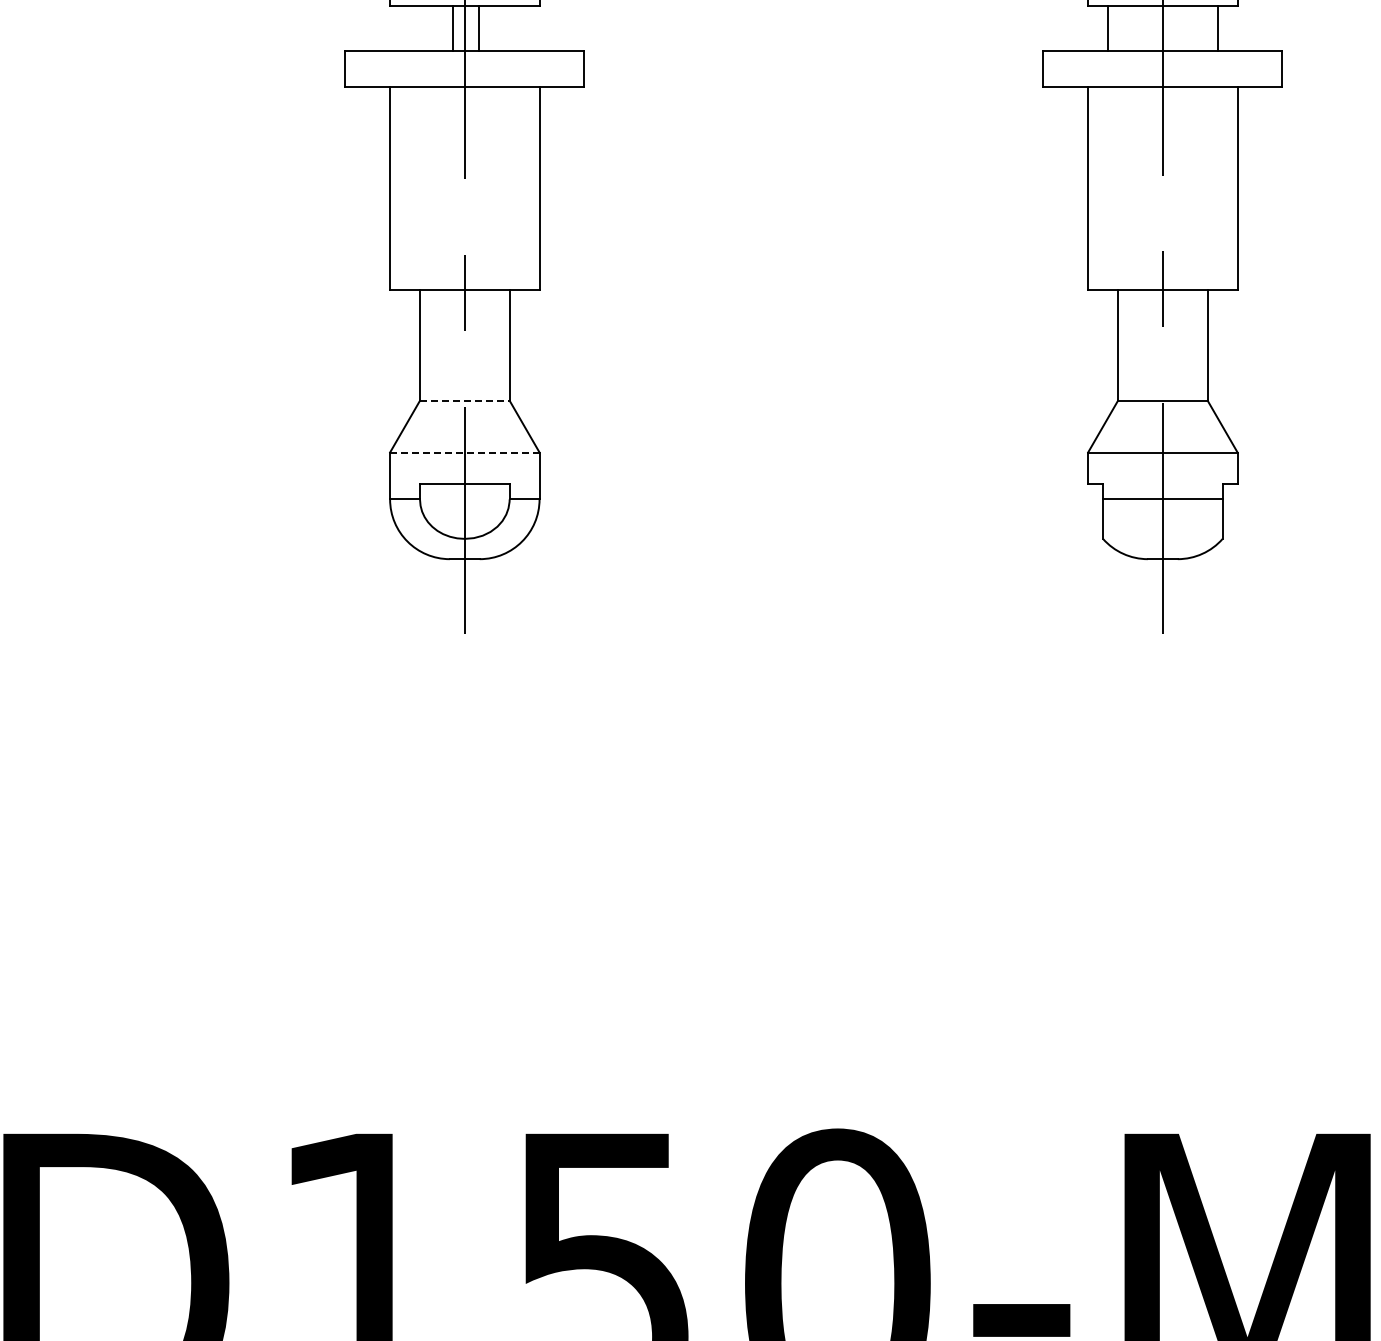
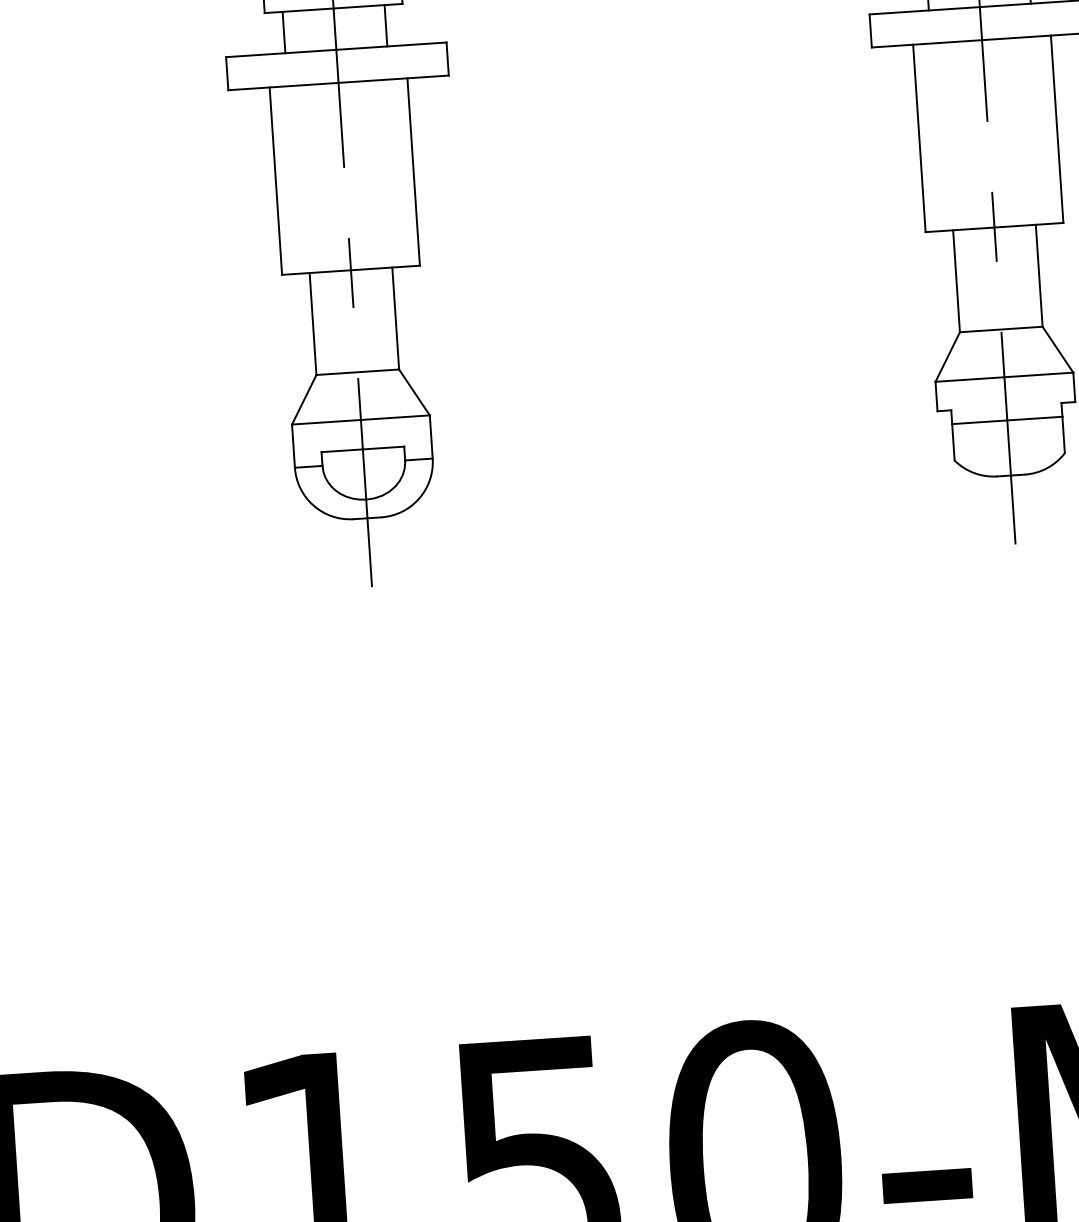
line: (452, 28) -> (283, 32), moved
line: (479, 28) -> (386, 25), moved
line: (464, 400) -> (357, 372), dashed -> solid
line: (464, 452) -> (360, 419), dashed -> solid

